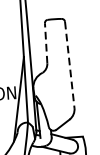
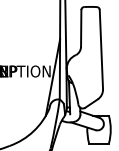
line: (46, 42) -> (81, 27), dashed -> solid
line: (69, 64) -> (101, 49), dashed -> solid

